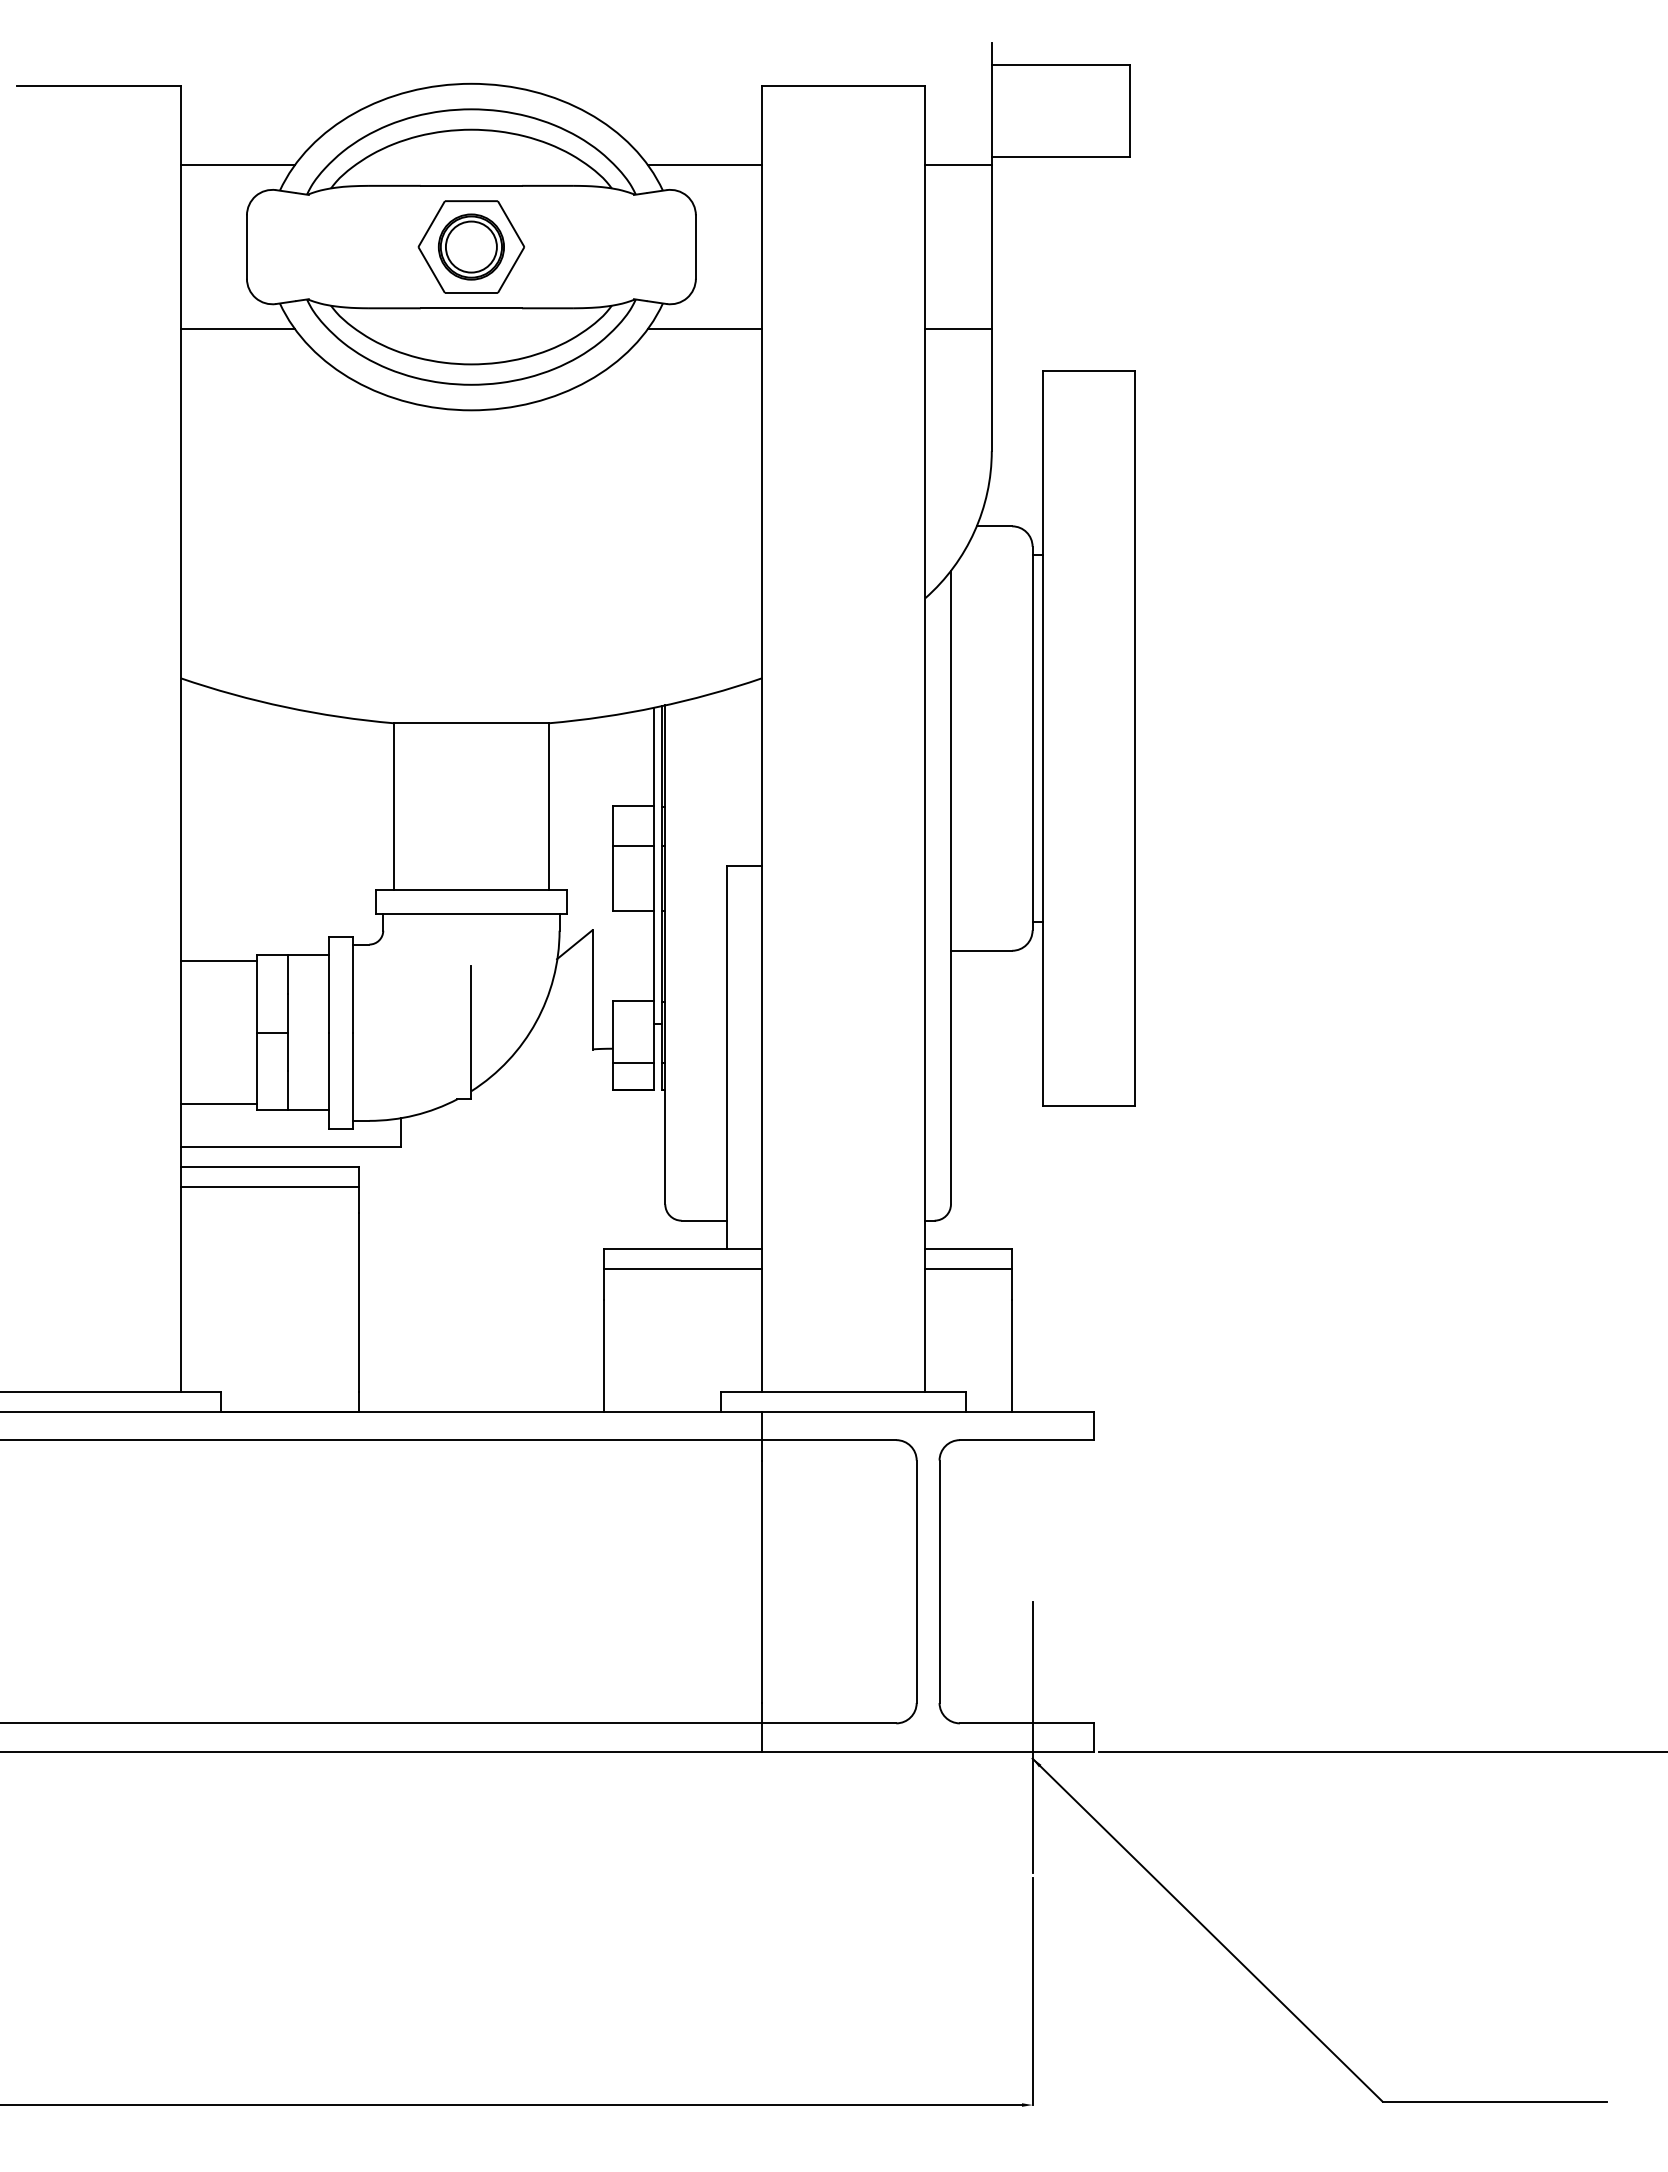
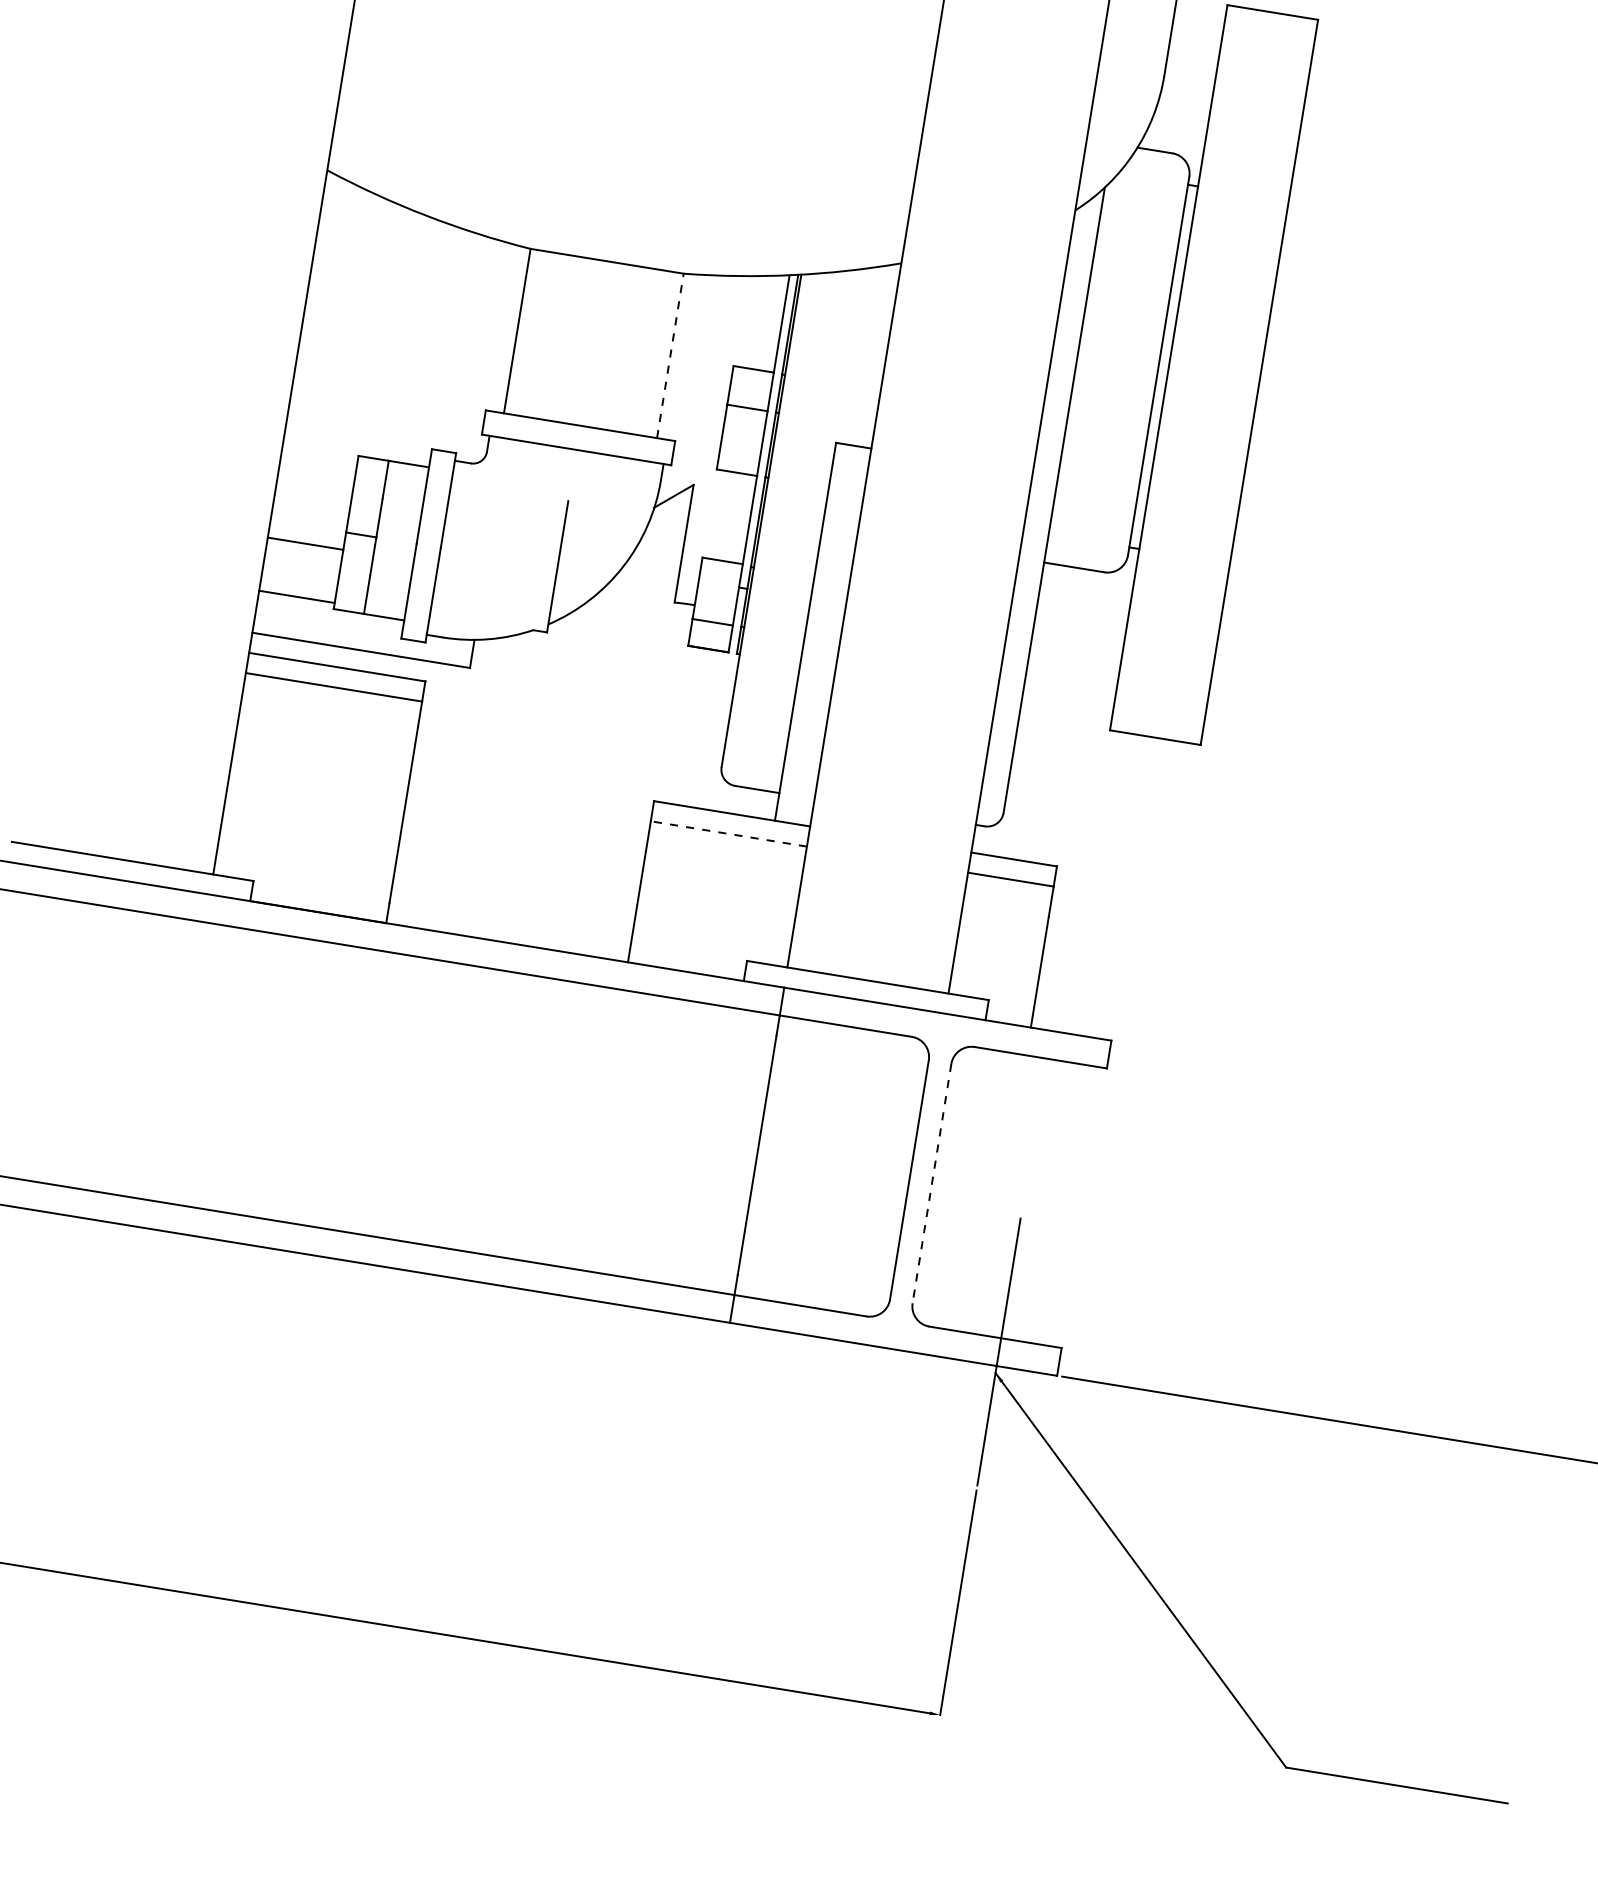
line: (548, 806) -> (669, 355), solid -> dashed
line: (218, 961) -> (305, 543), moved
line: (682, 1269) -> (728, 834), solid -> dashed
line: (939, 1582) -> (931, 1184), solid -> dashed

